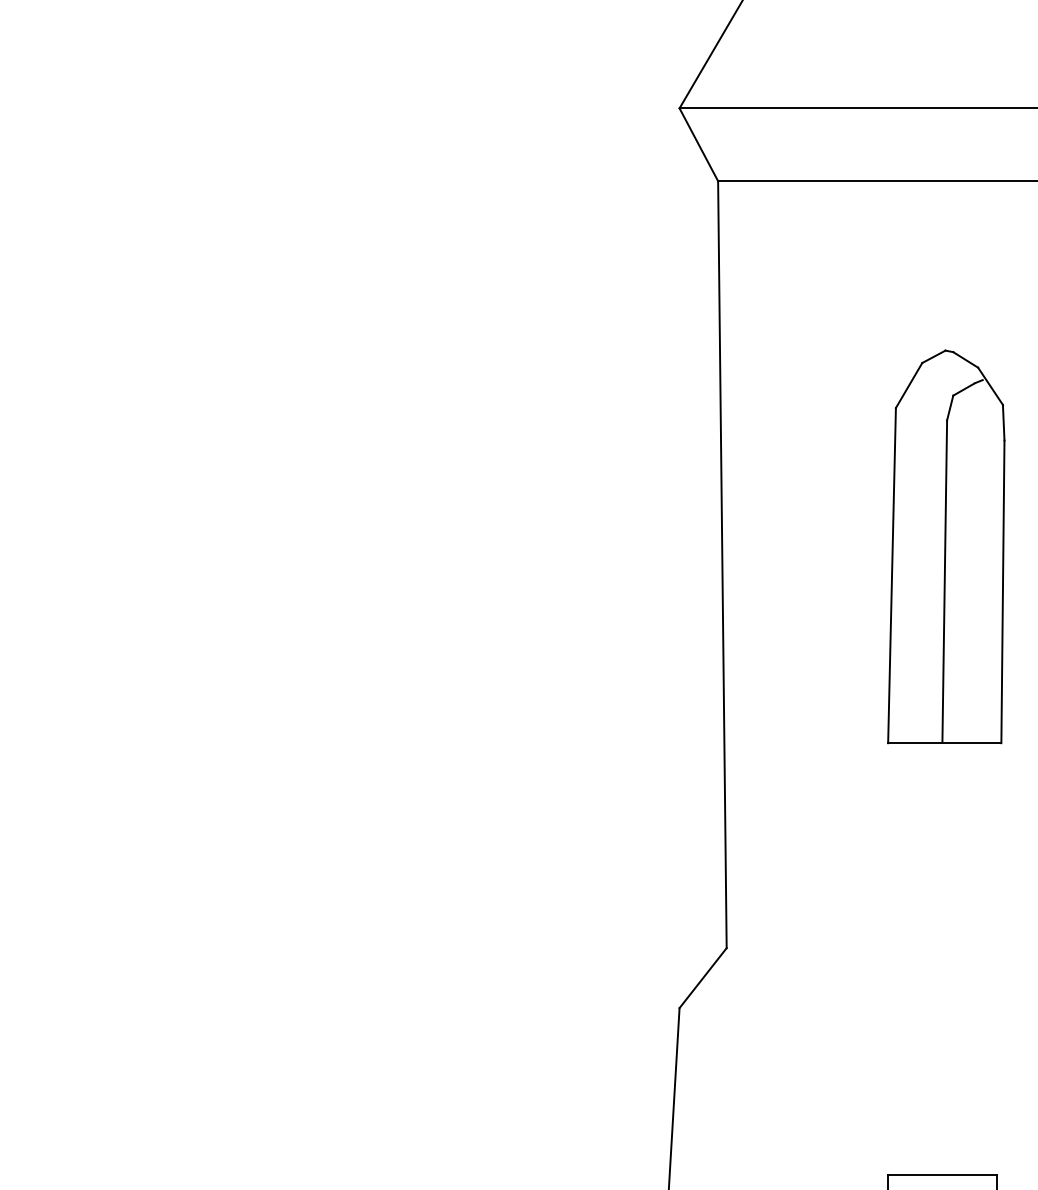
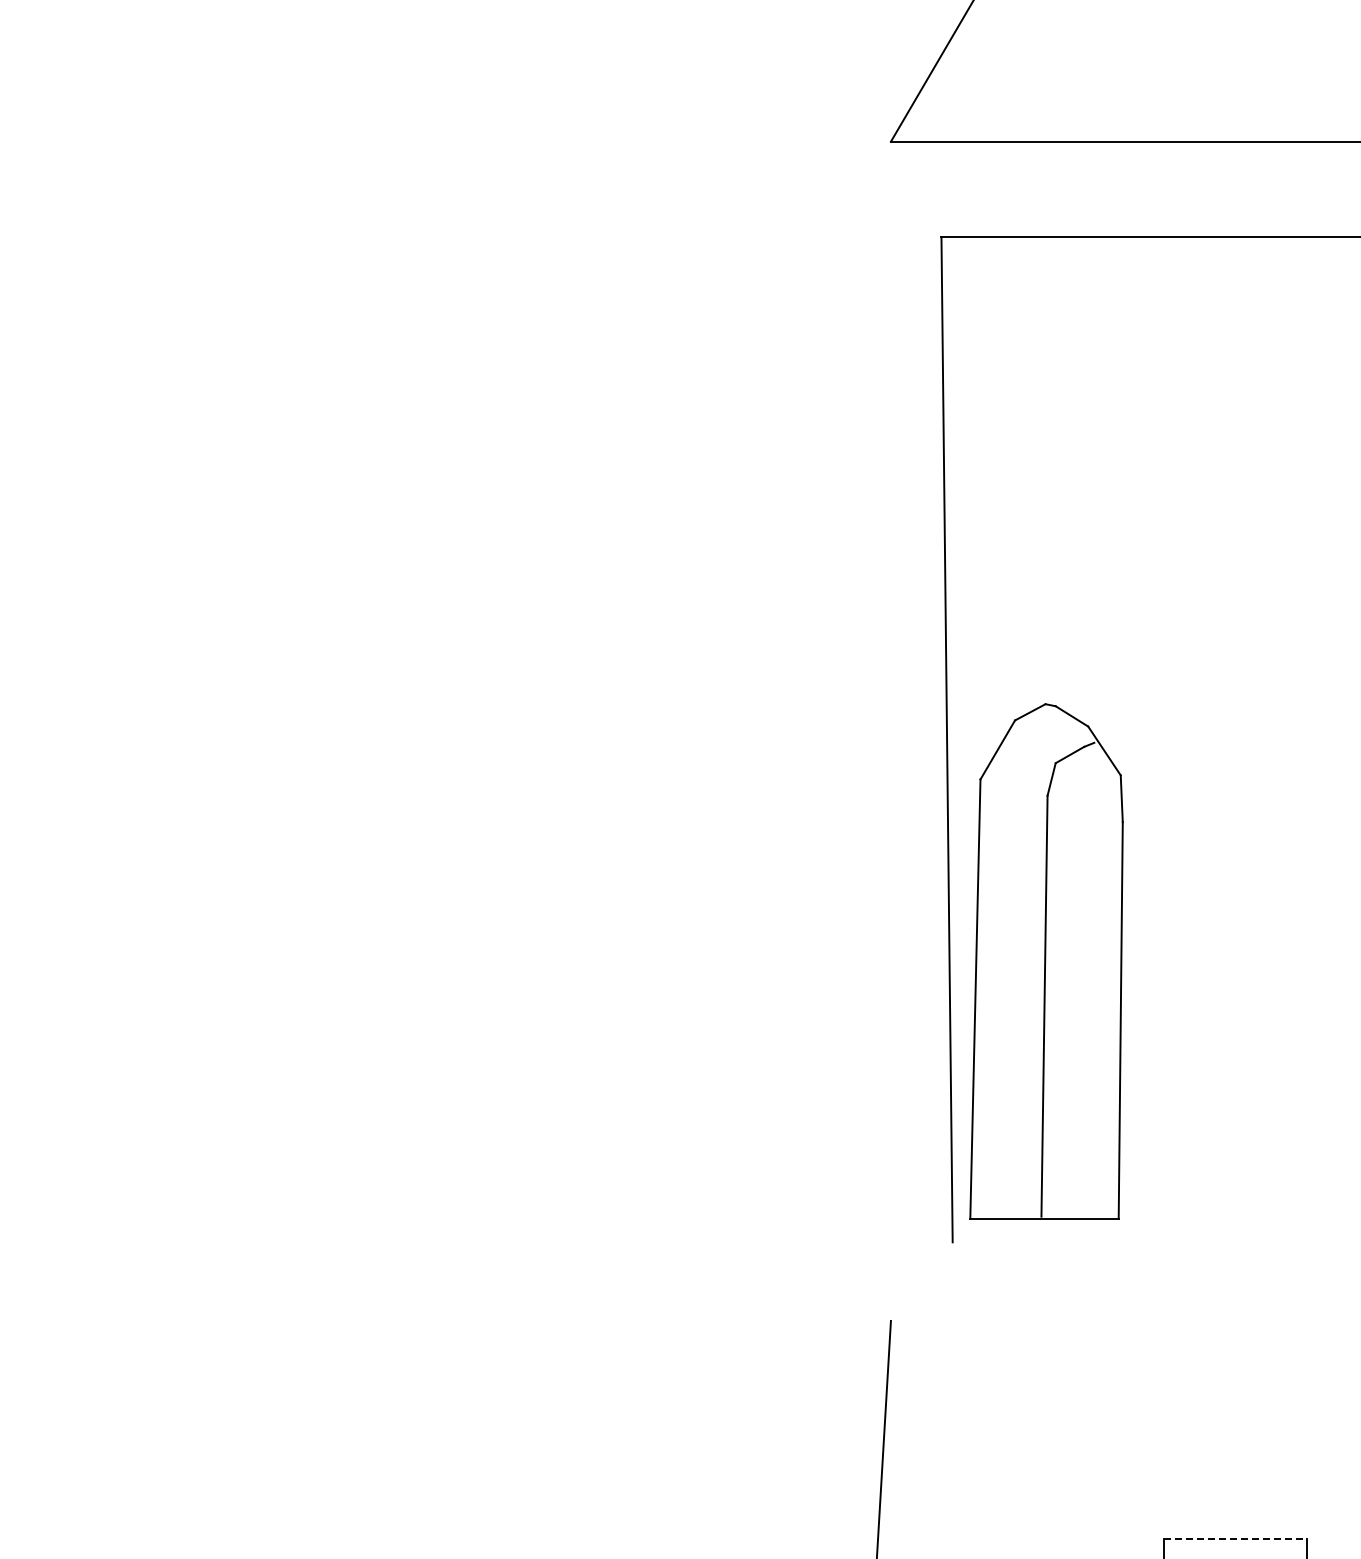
line: (698, 144) -> (915, 189), removed
part: (946, 546) -> (1046, 961), moved
line: (702, 978) -> (921, 1281), removed
line: (942, 1174) -> (1235, 1539), solid -> dashed

